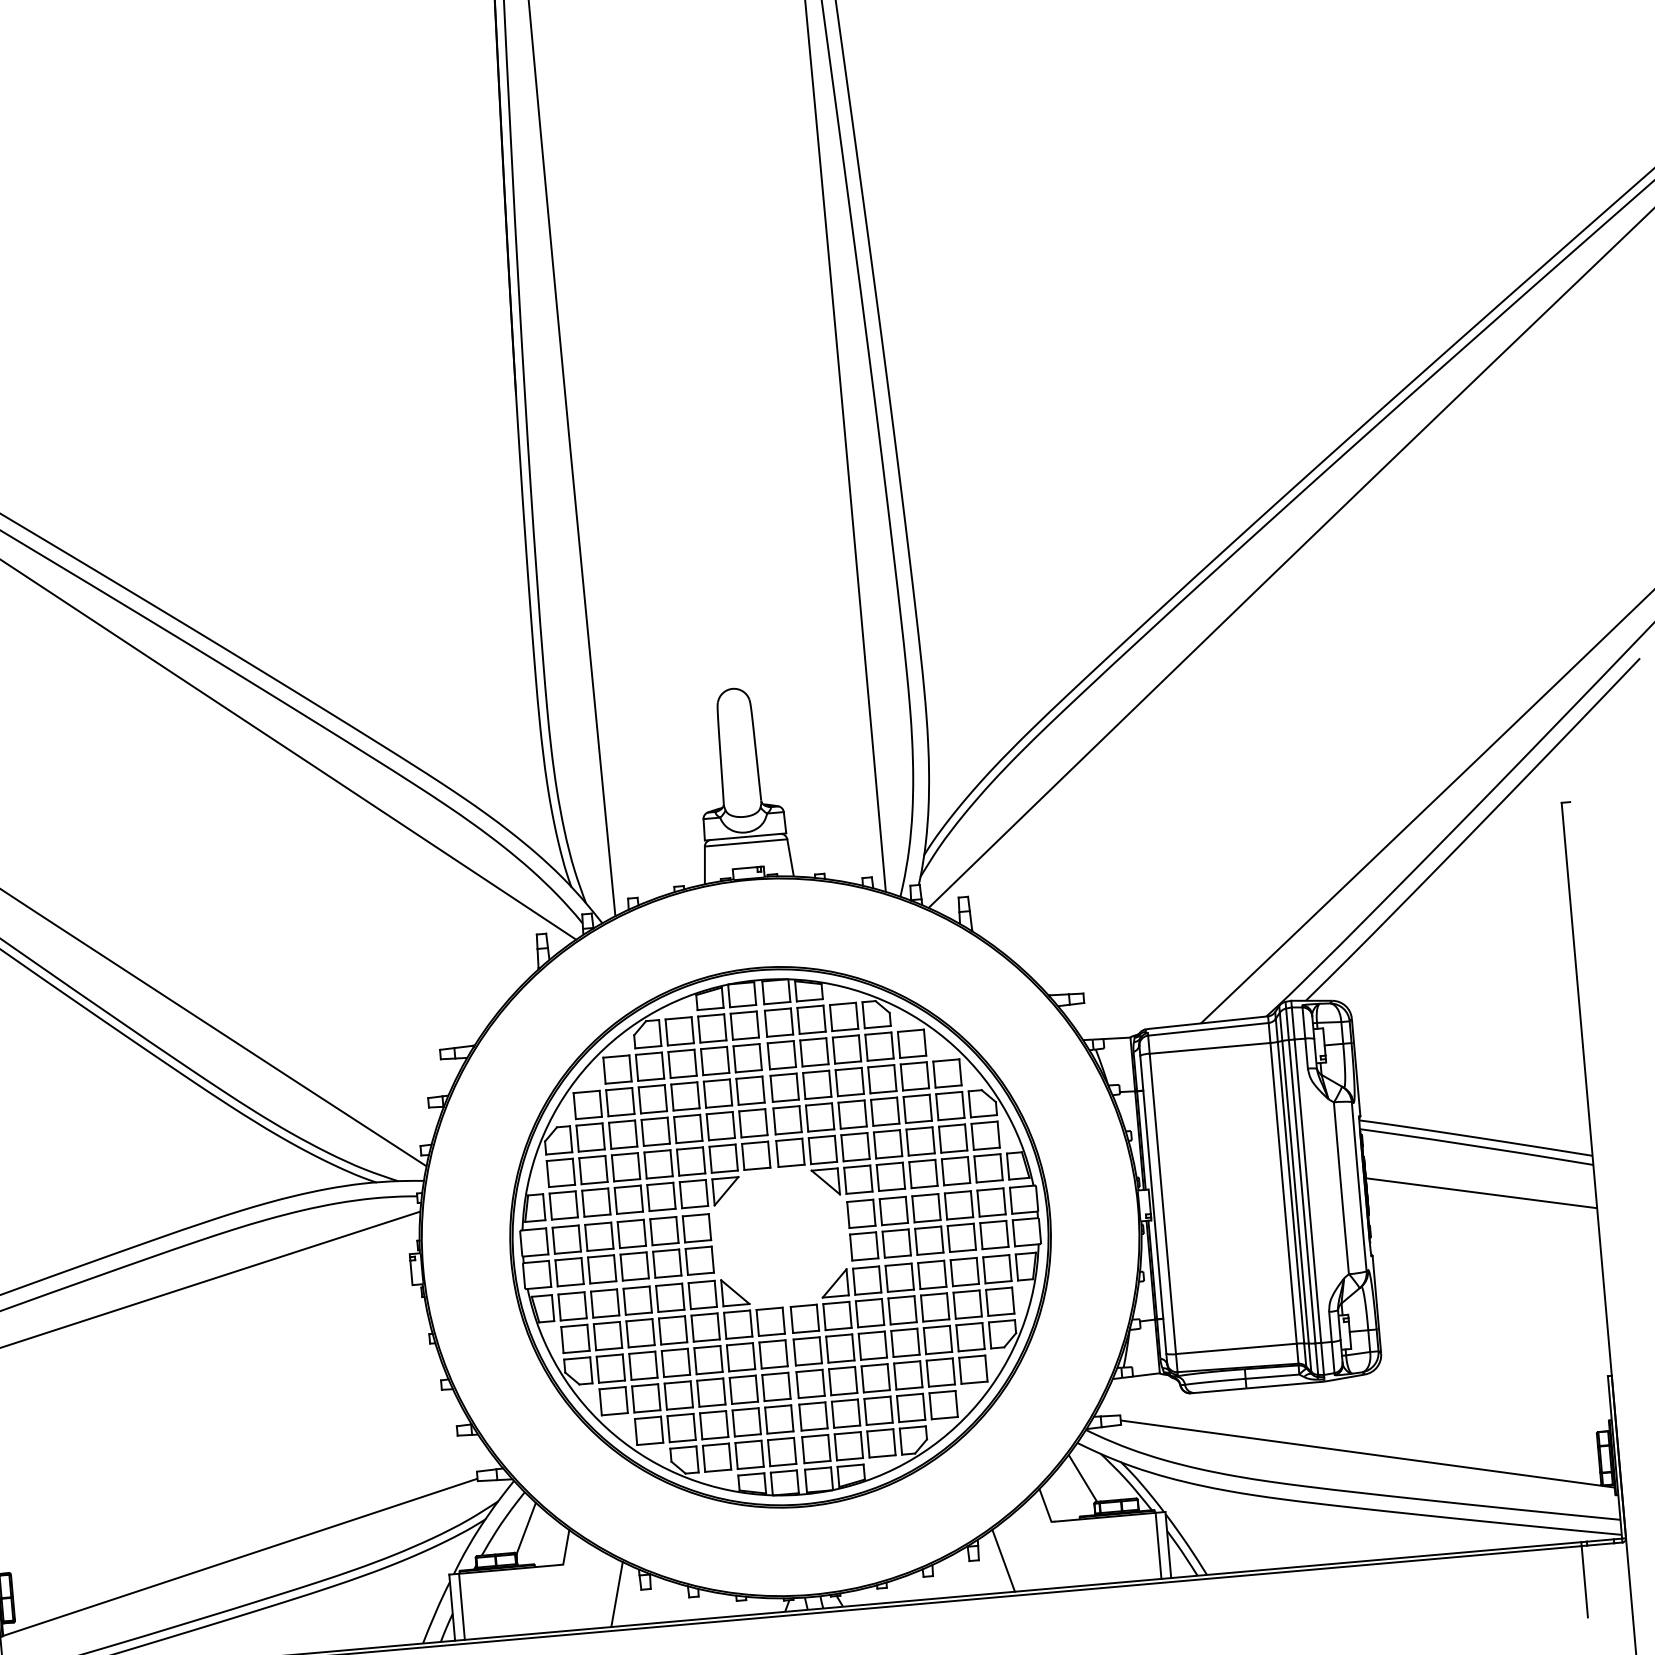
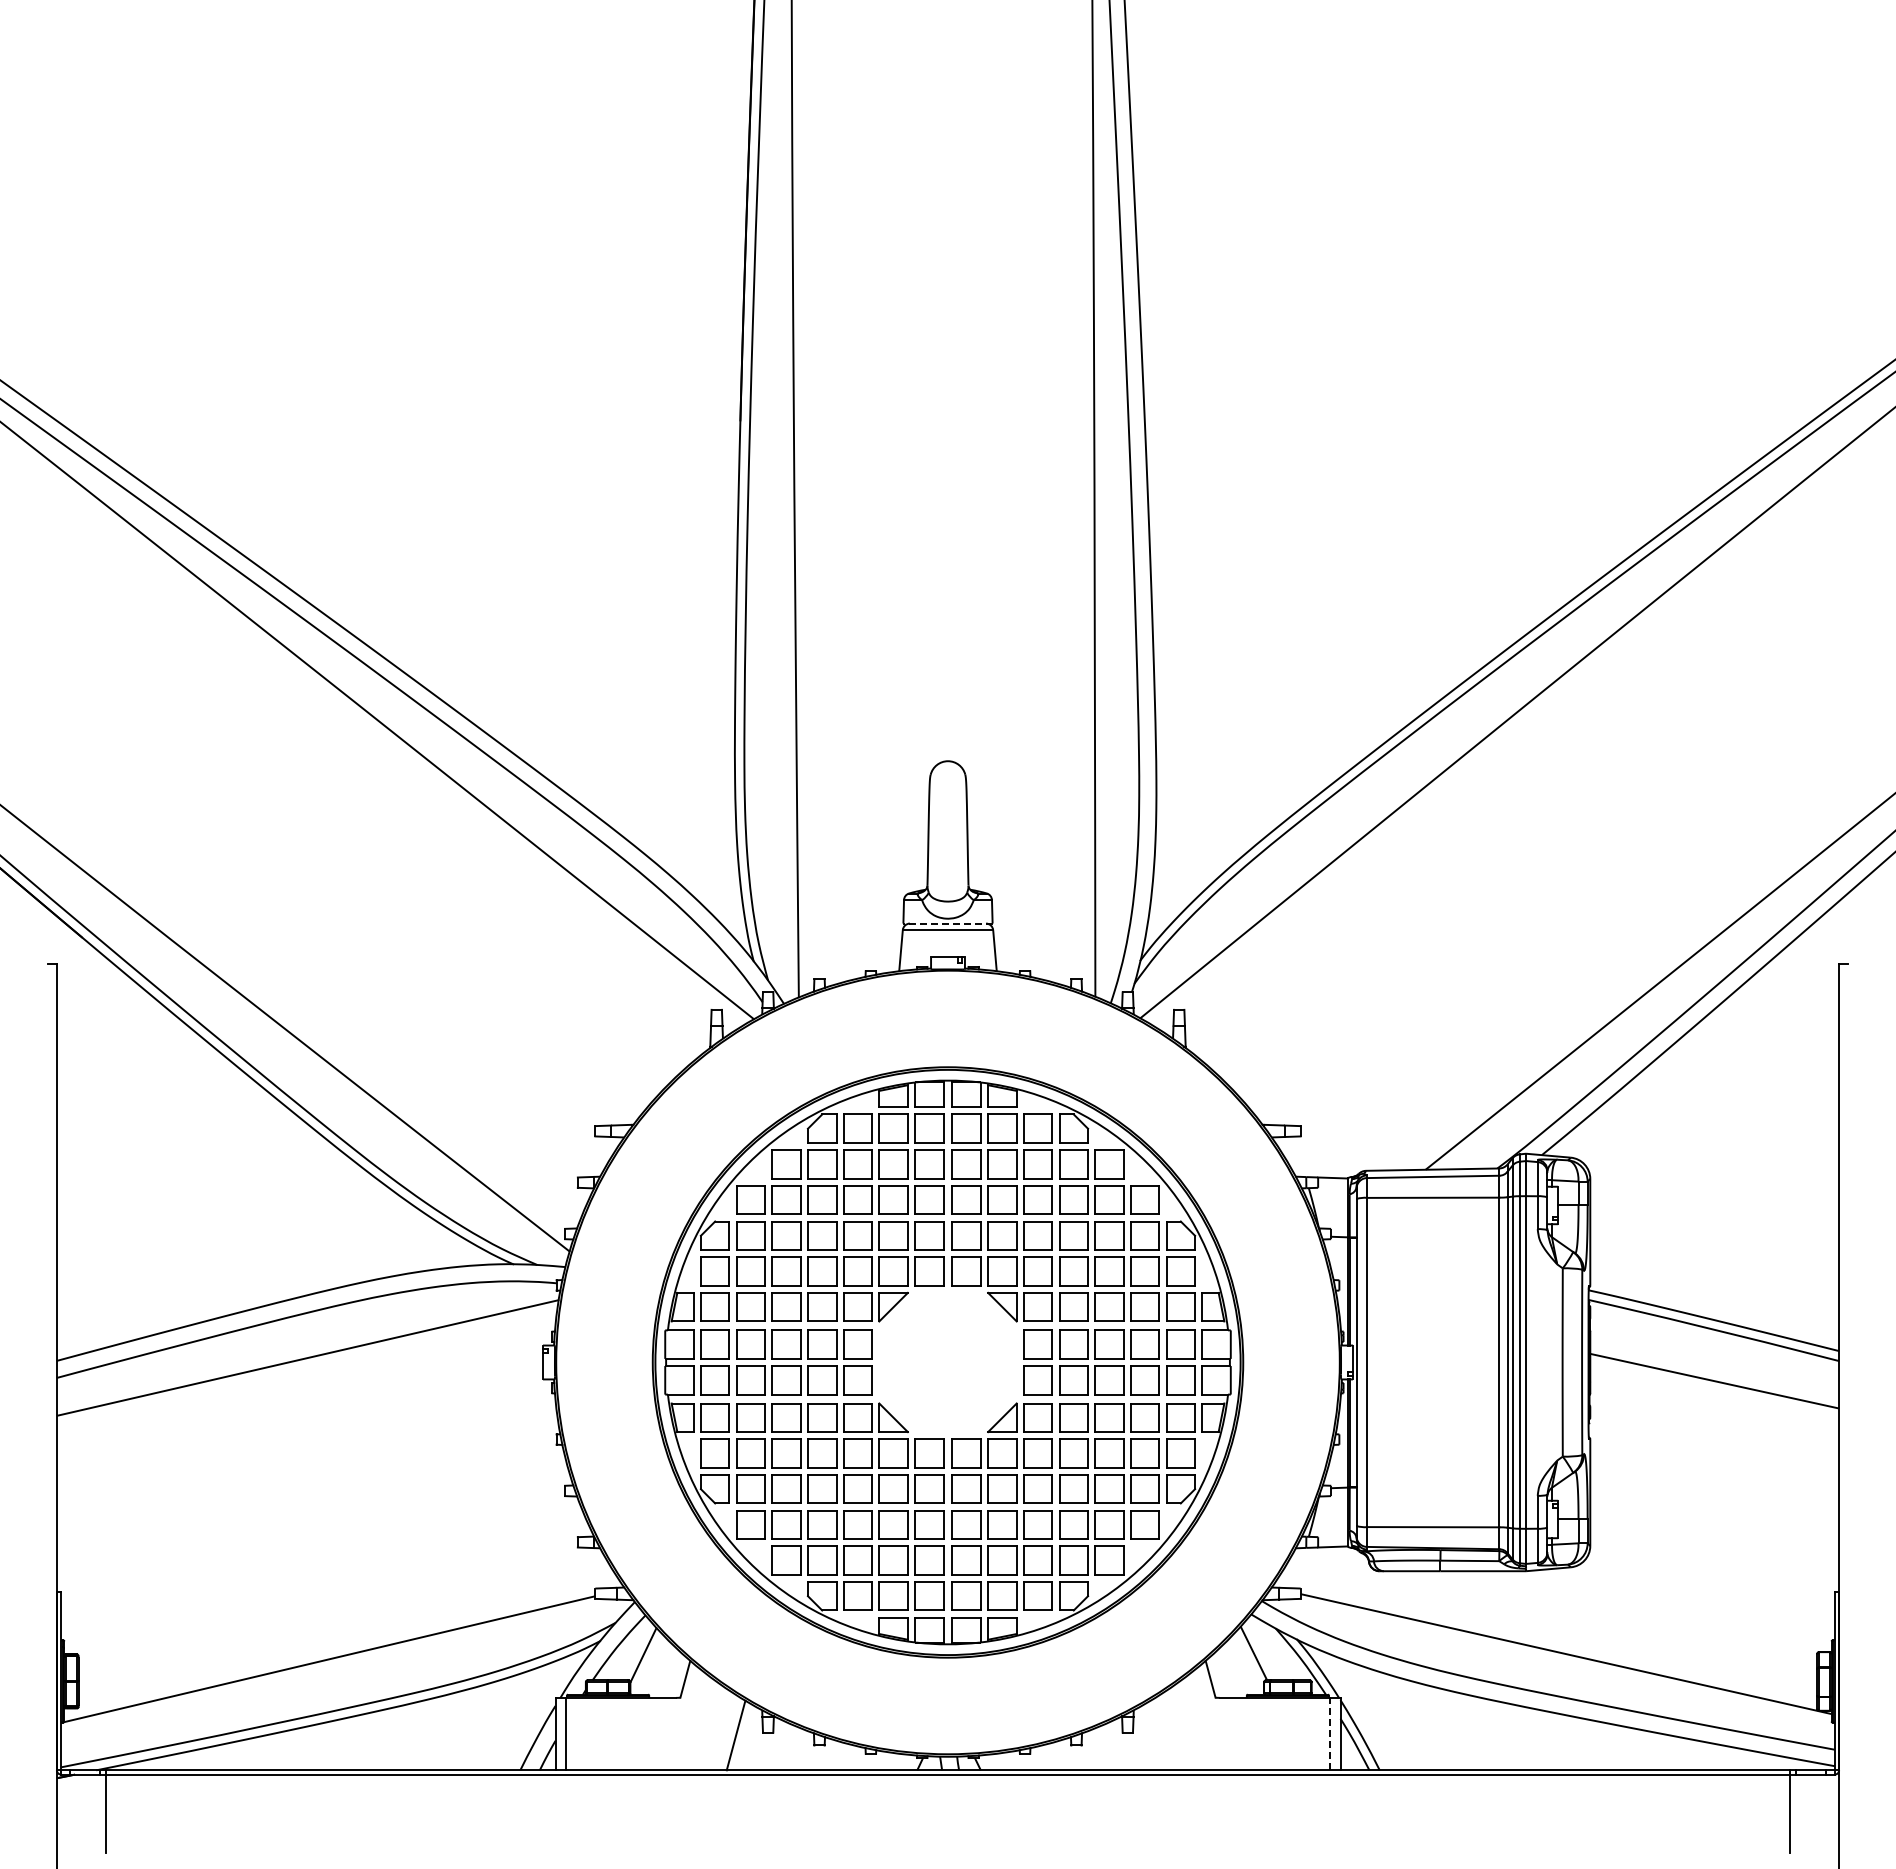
line: (746, 836) -> (948, 923), solid -> dashed
line: (1158, 1545) -> (1329, 1733), solid -> dashed
line: (1003, 1560) -> (1159, 1735), removed

